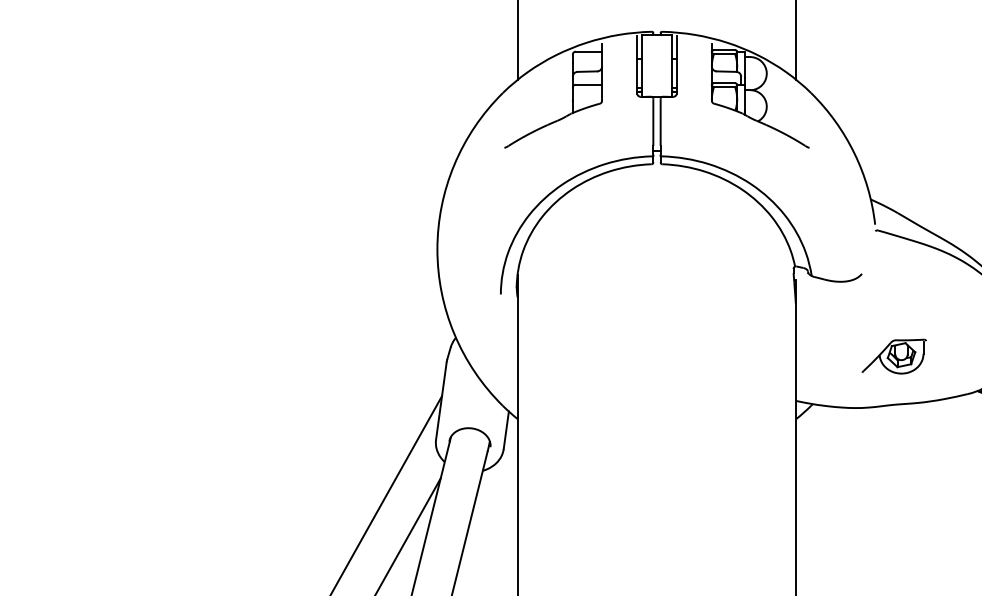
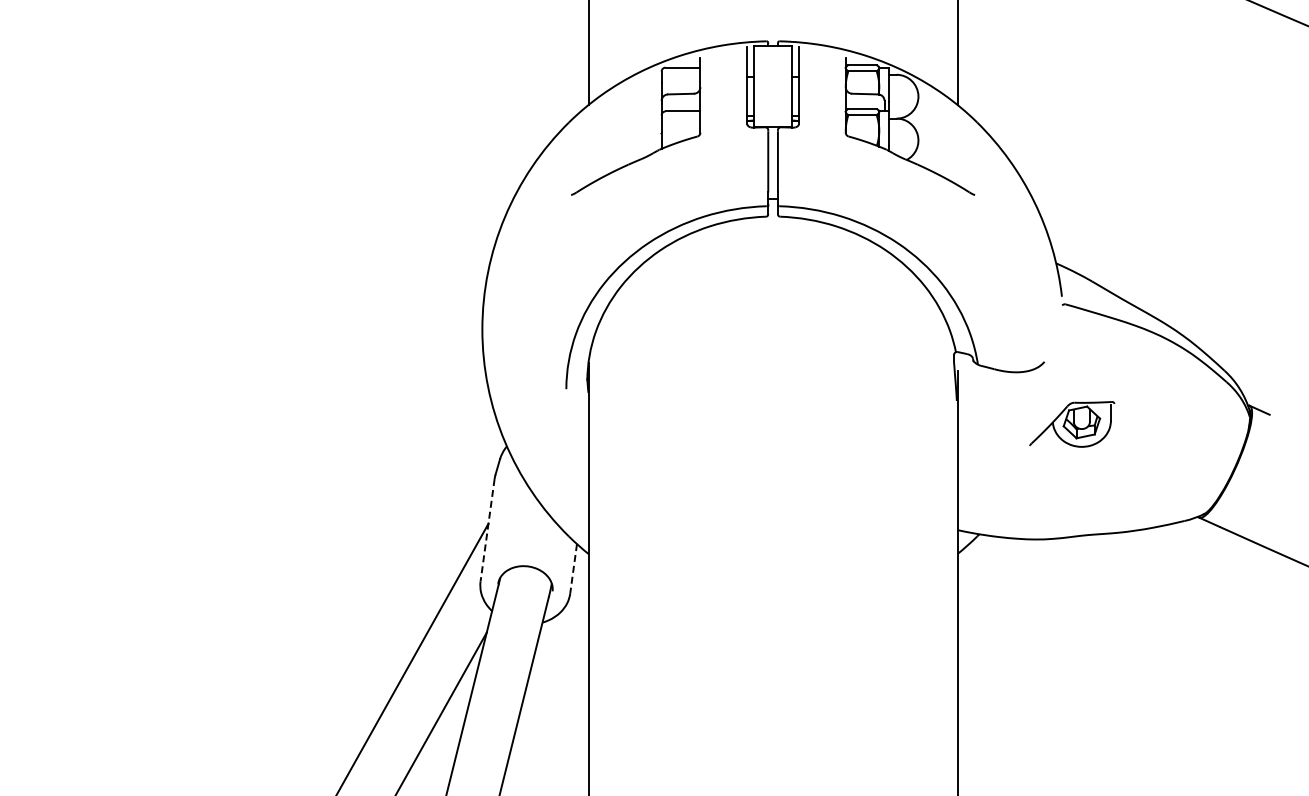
part: (894, 356) -> (1072, 424), moved
line: (441, 401) -> (487, 530), solid -> dashed
line: (506, 430) -> (573, 569), solid -> dashed

